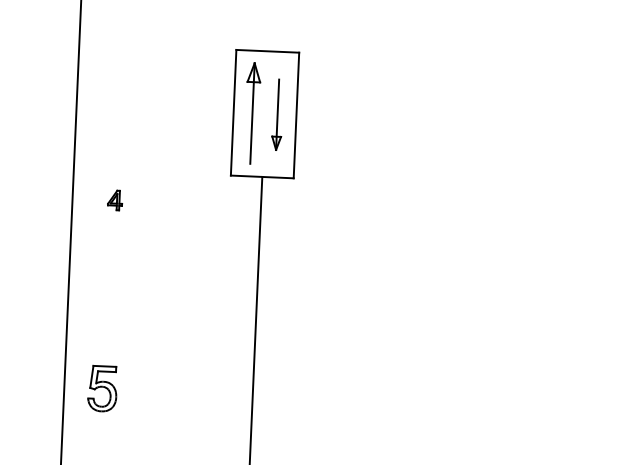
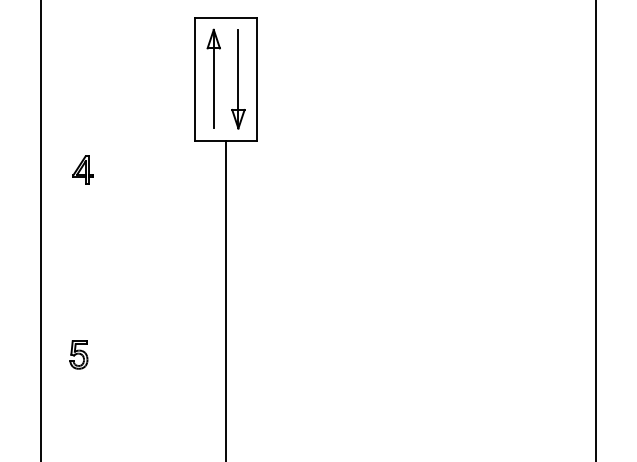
part: (277, 115) -> (238, 79), size x1.43
part: (114, 199) -> (82, 169), size x1.43
part: (102, 388) -> (78, 354), size x0.62

